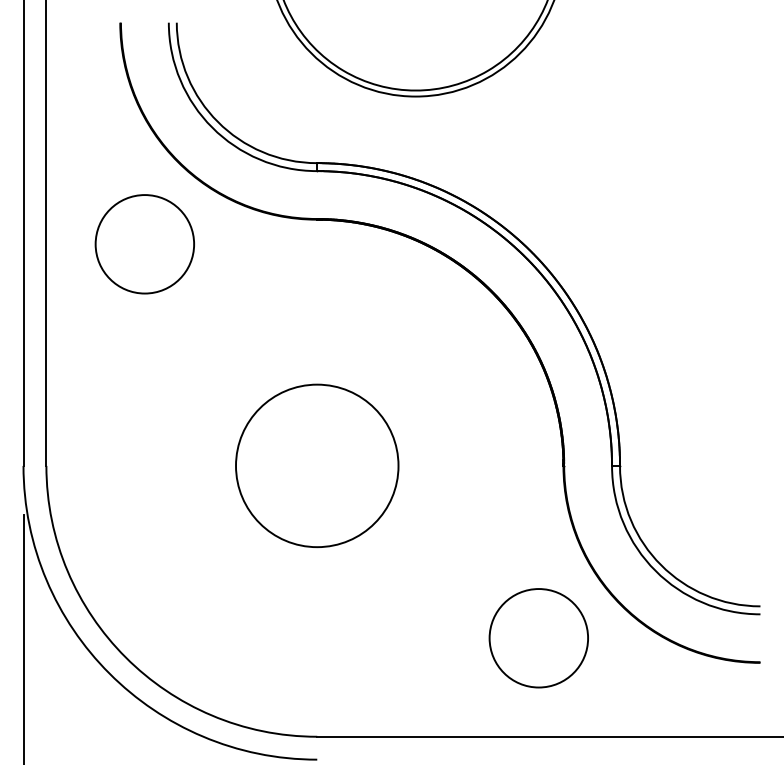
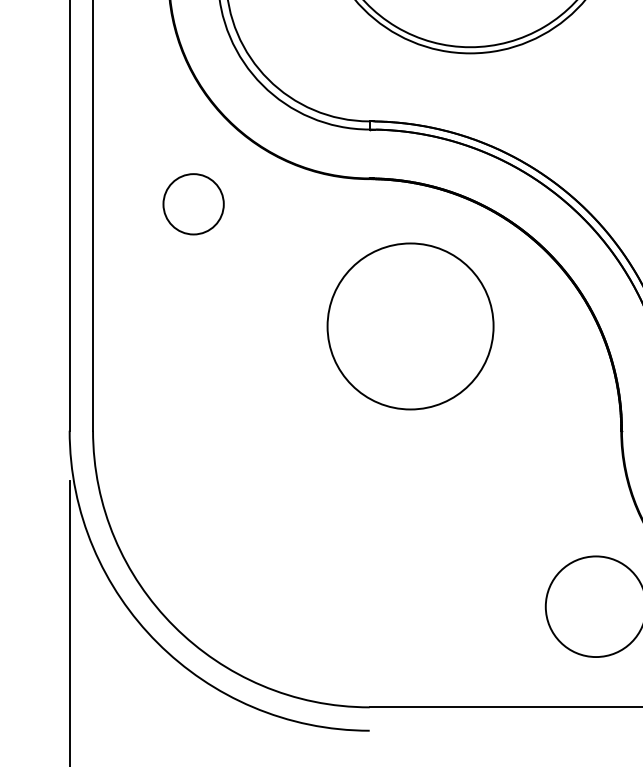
circle: (144, 244) -> (193, 204), size x0.6
circle: (317, 465) -> (410, 326), moved

